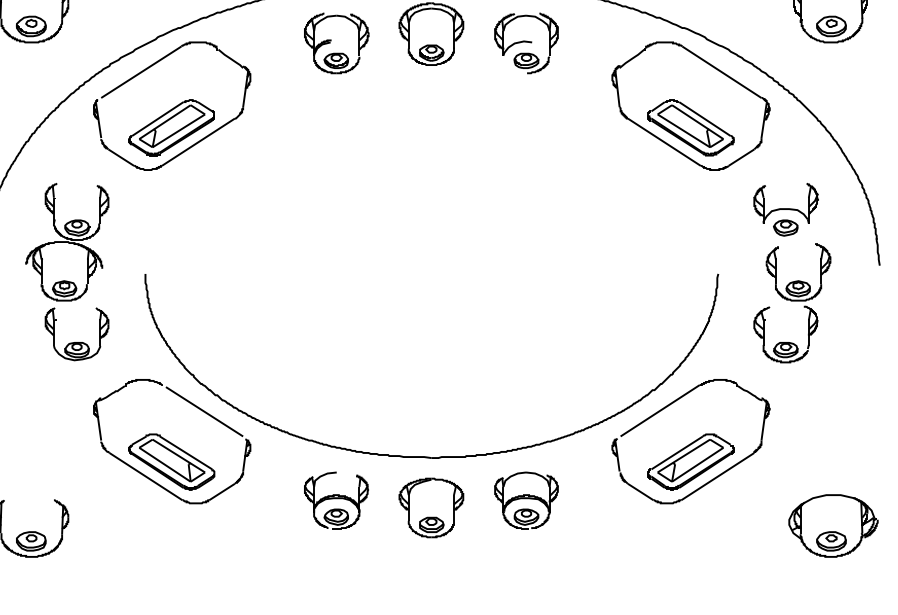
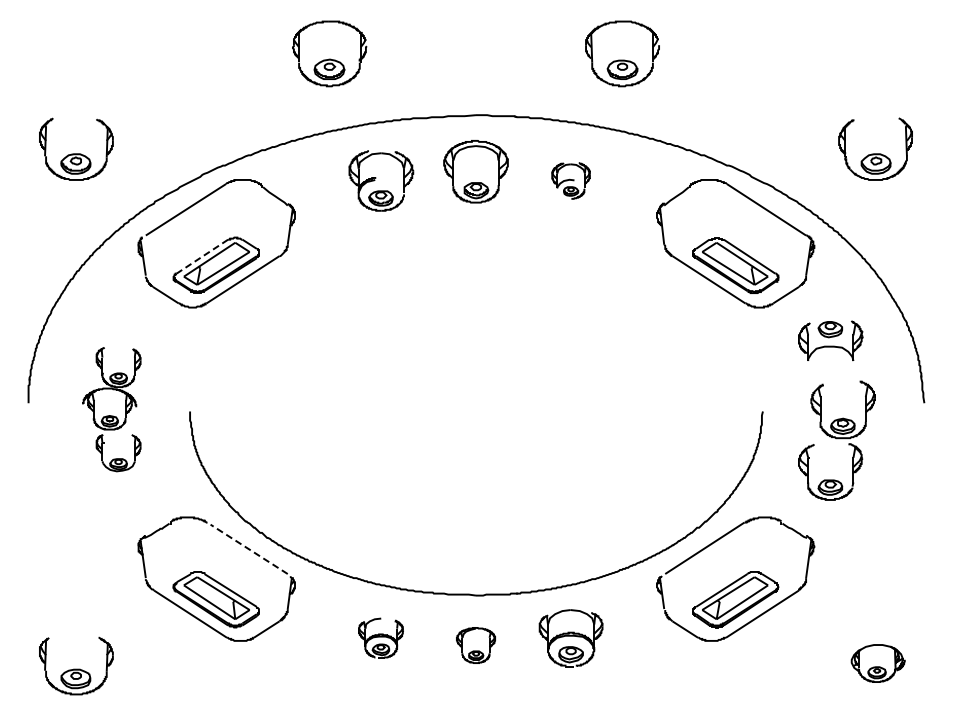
part: (525, 42) -> (570, 180), size x0.6
line: (157, 118) -> (202, 256), solid -> dashed
part: (784, 227) -> (829, 329), moved
part: (66, 271) -> (111, 409), size x0.7
line: (204, 411) -> (249, 549), solid -> dashed
part: (335, 500) -> (380, 638), size x0.7
part: (430, 507) -> (475, 645), size x0.6
part: (833, 525) -> (878, 663), size x0.6

